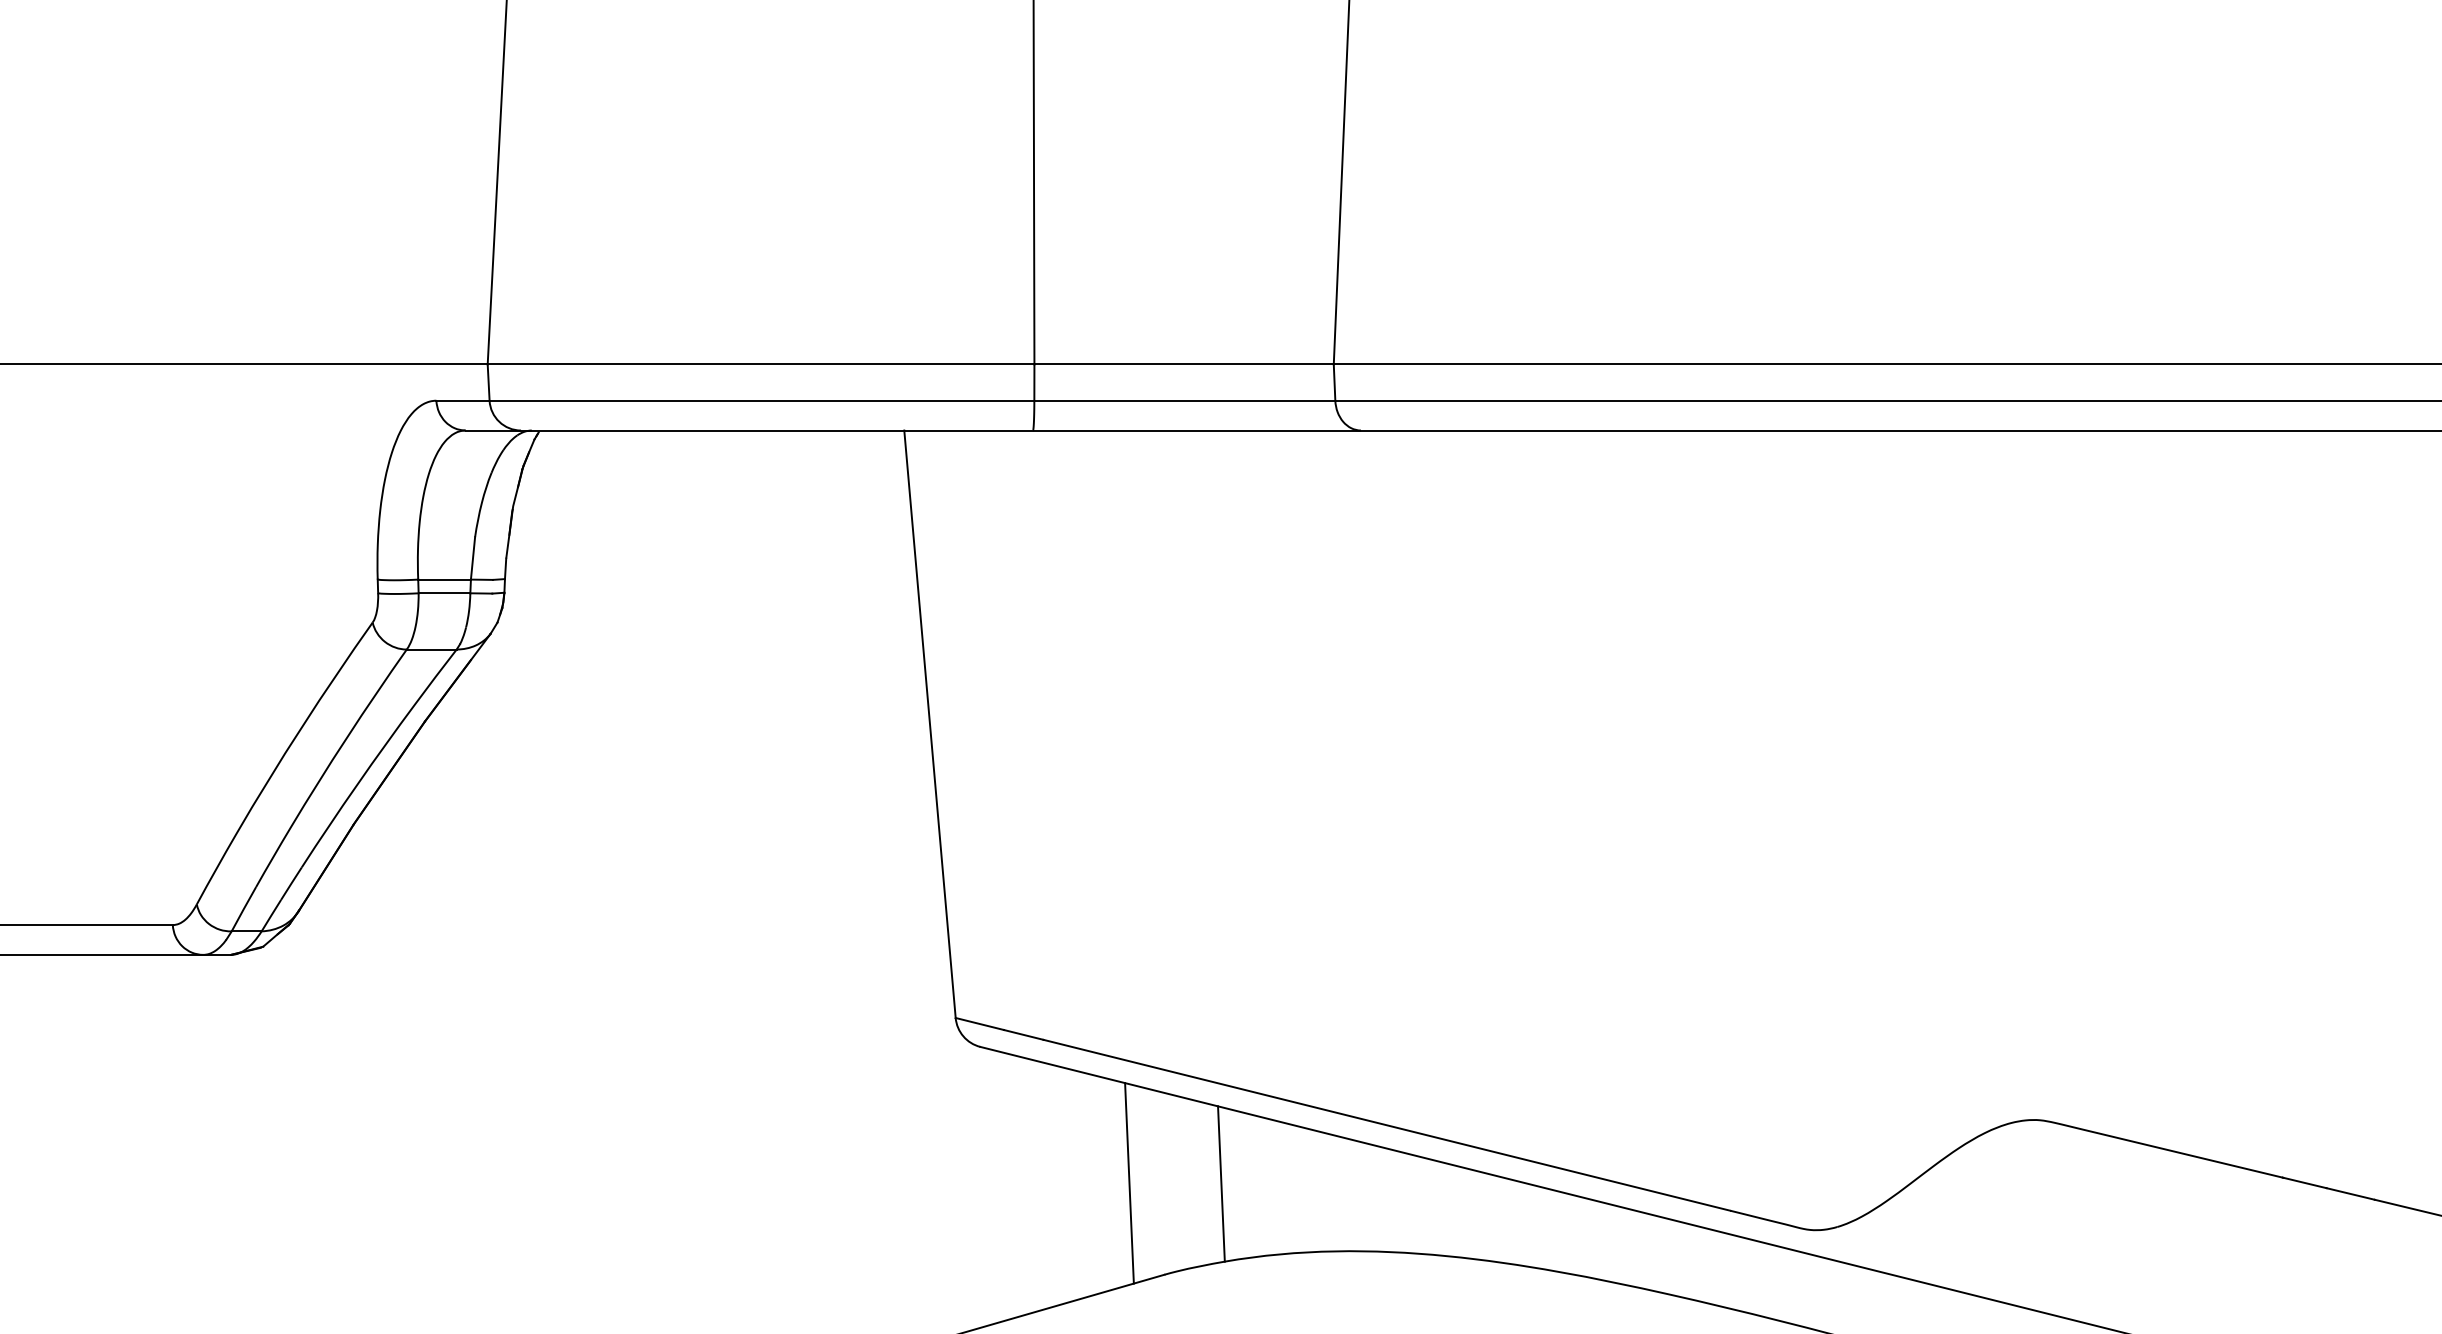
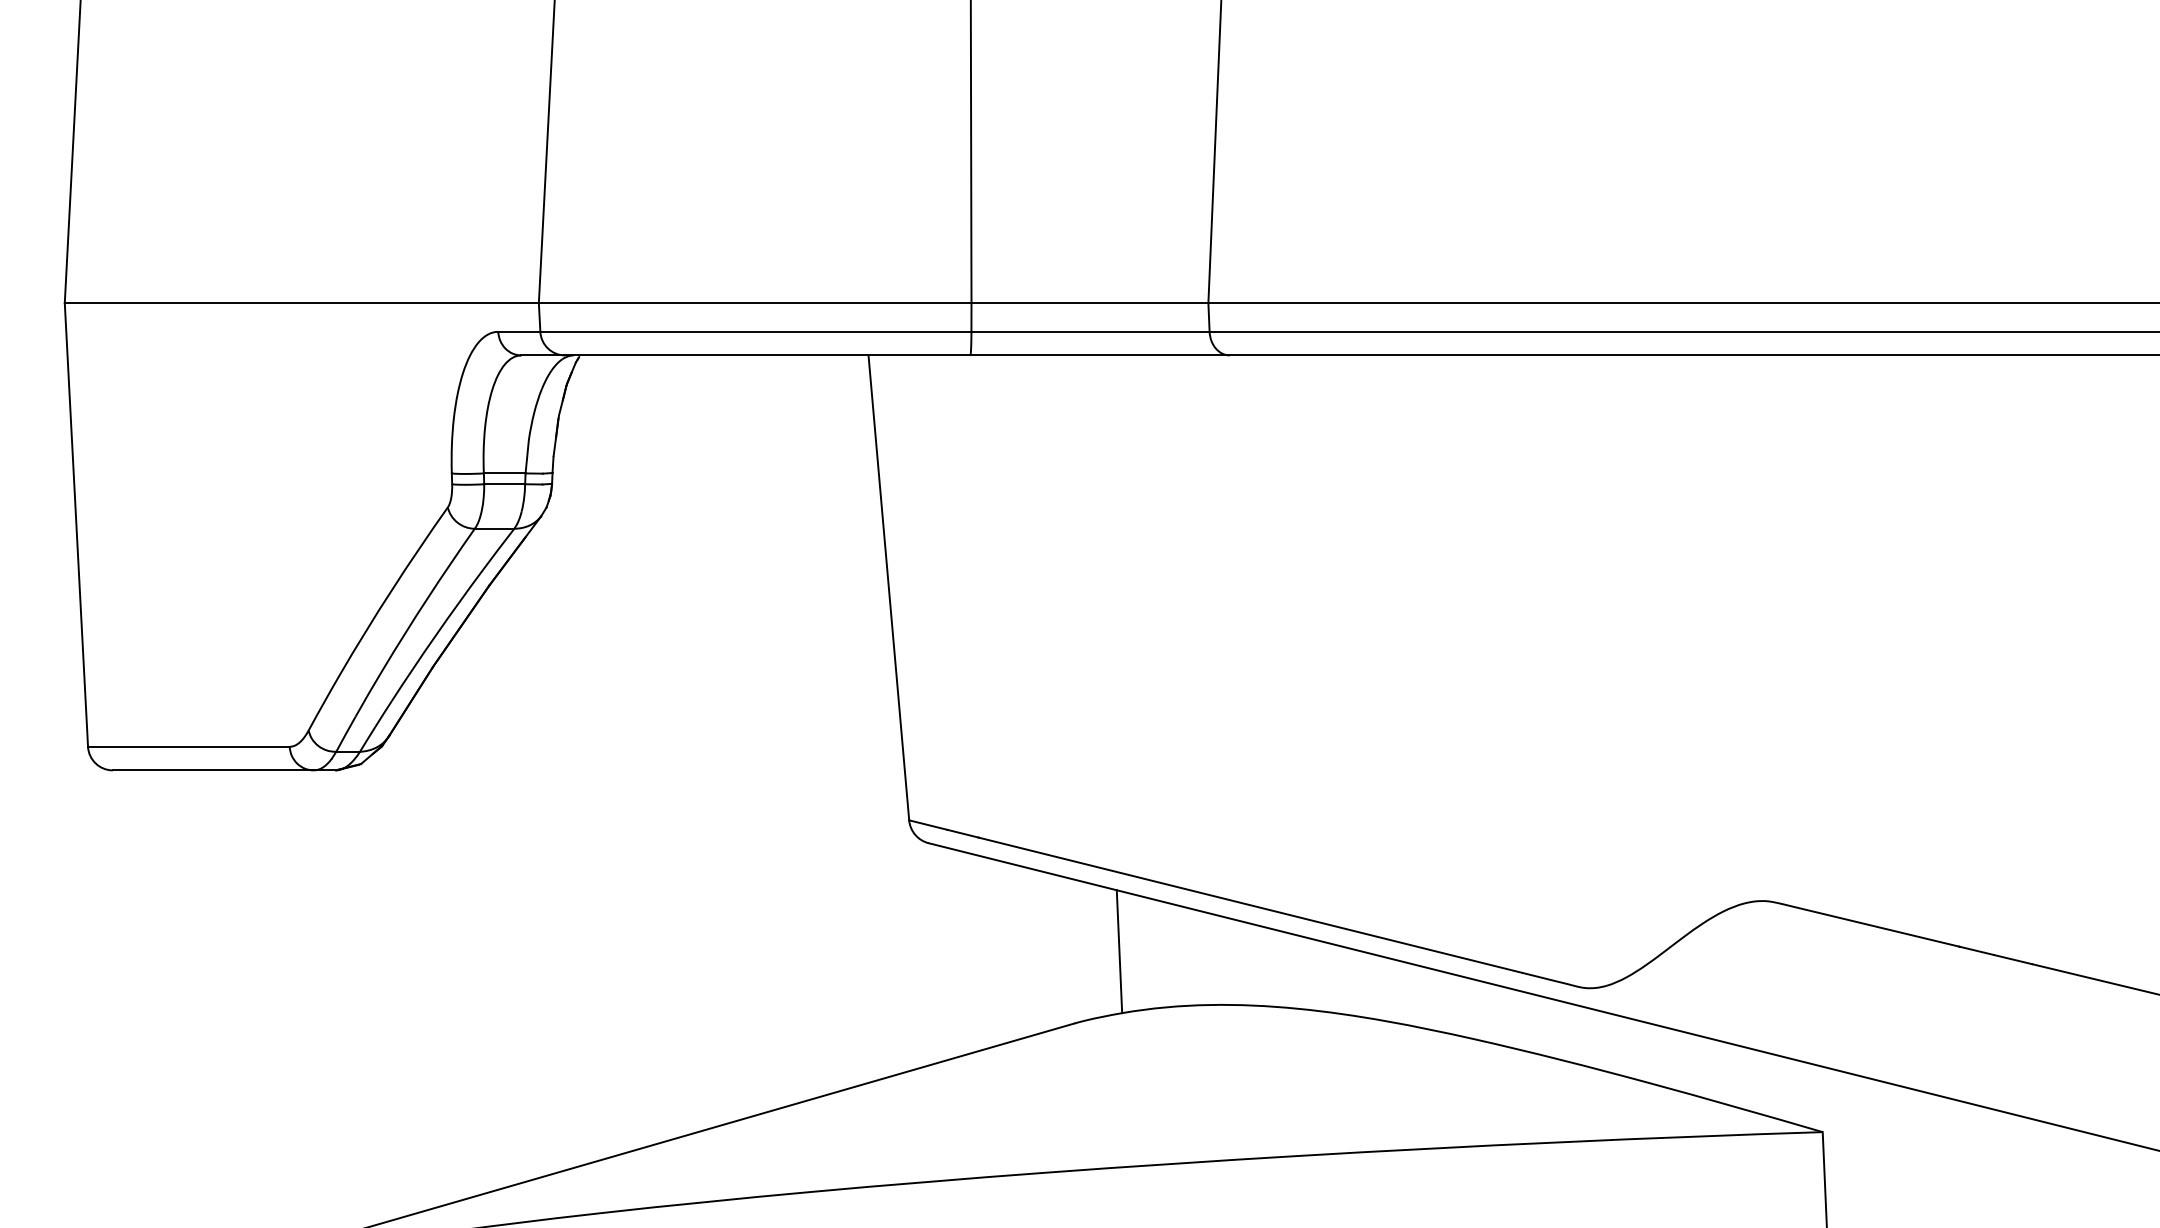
line: (1129, 1182) -> (1046, 950), removed

